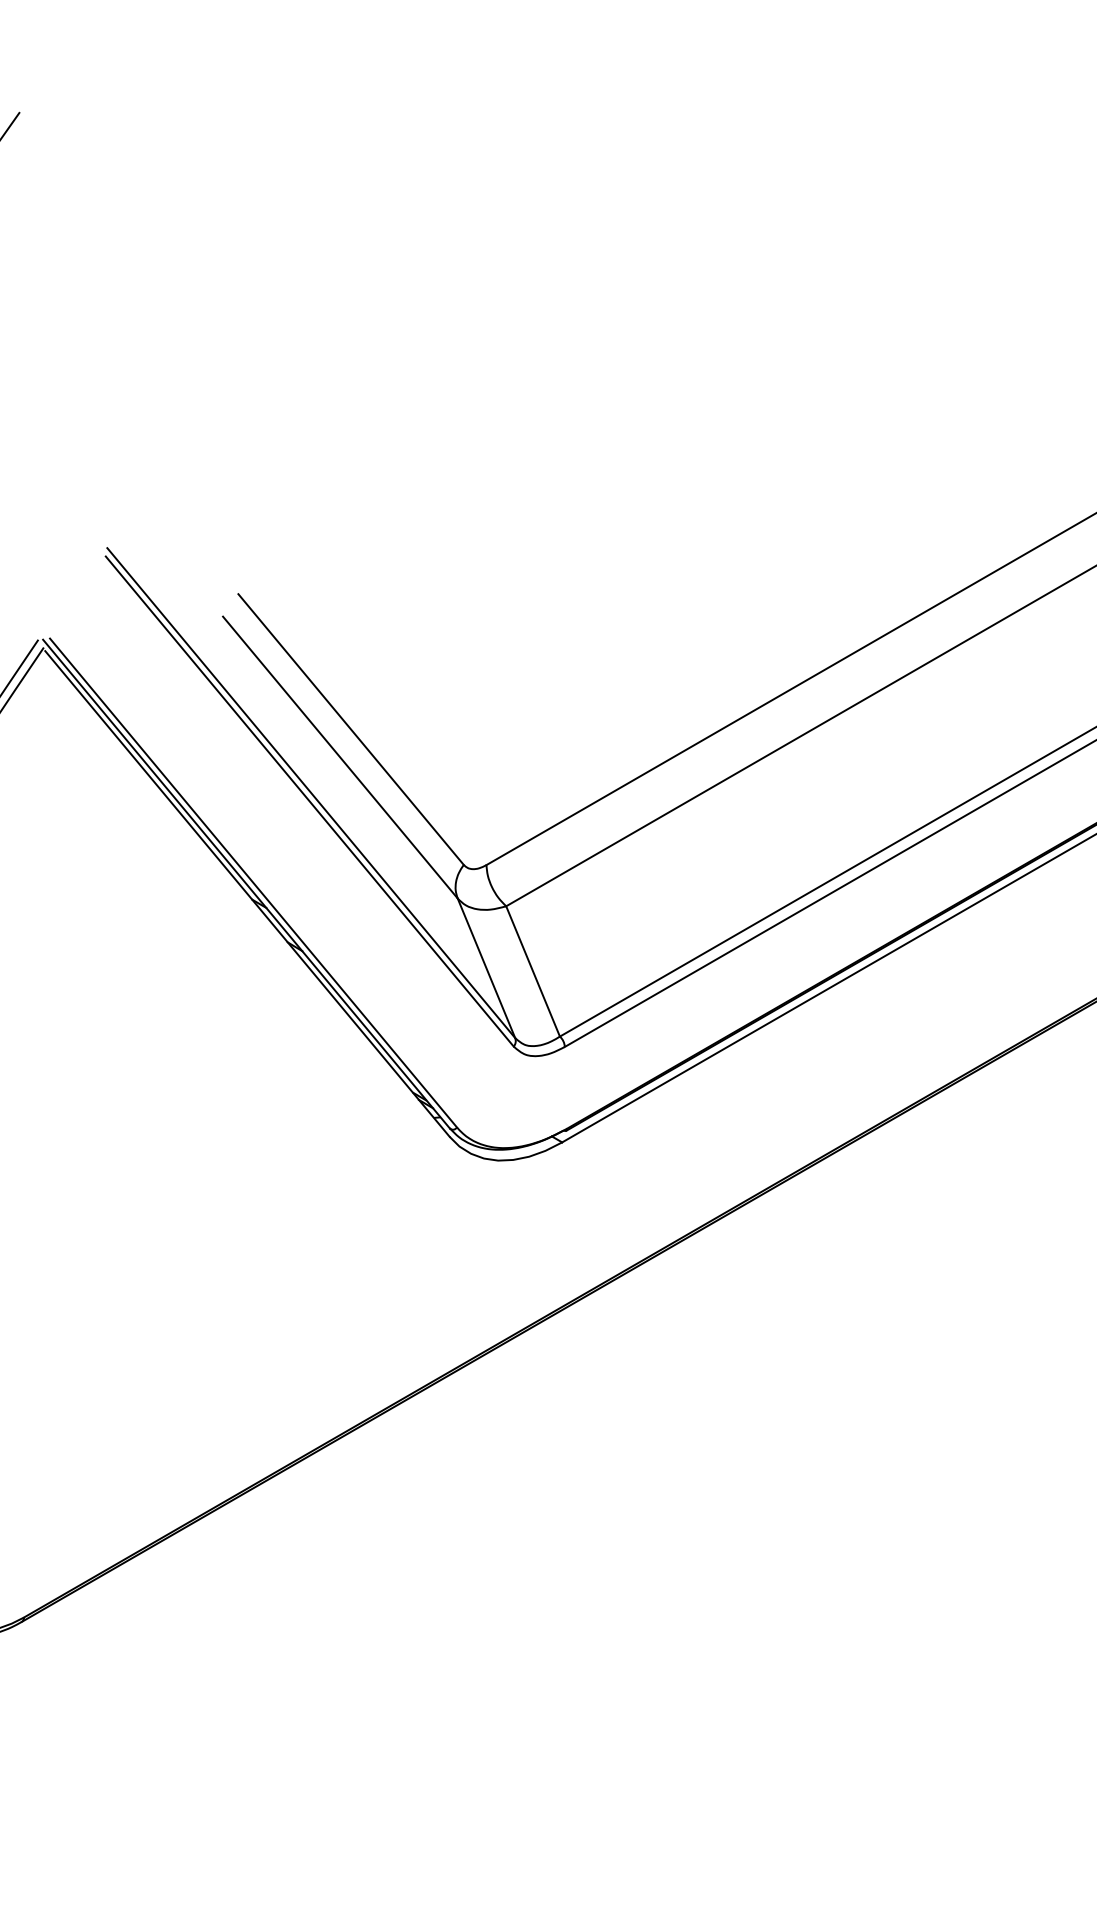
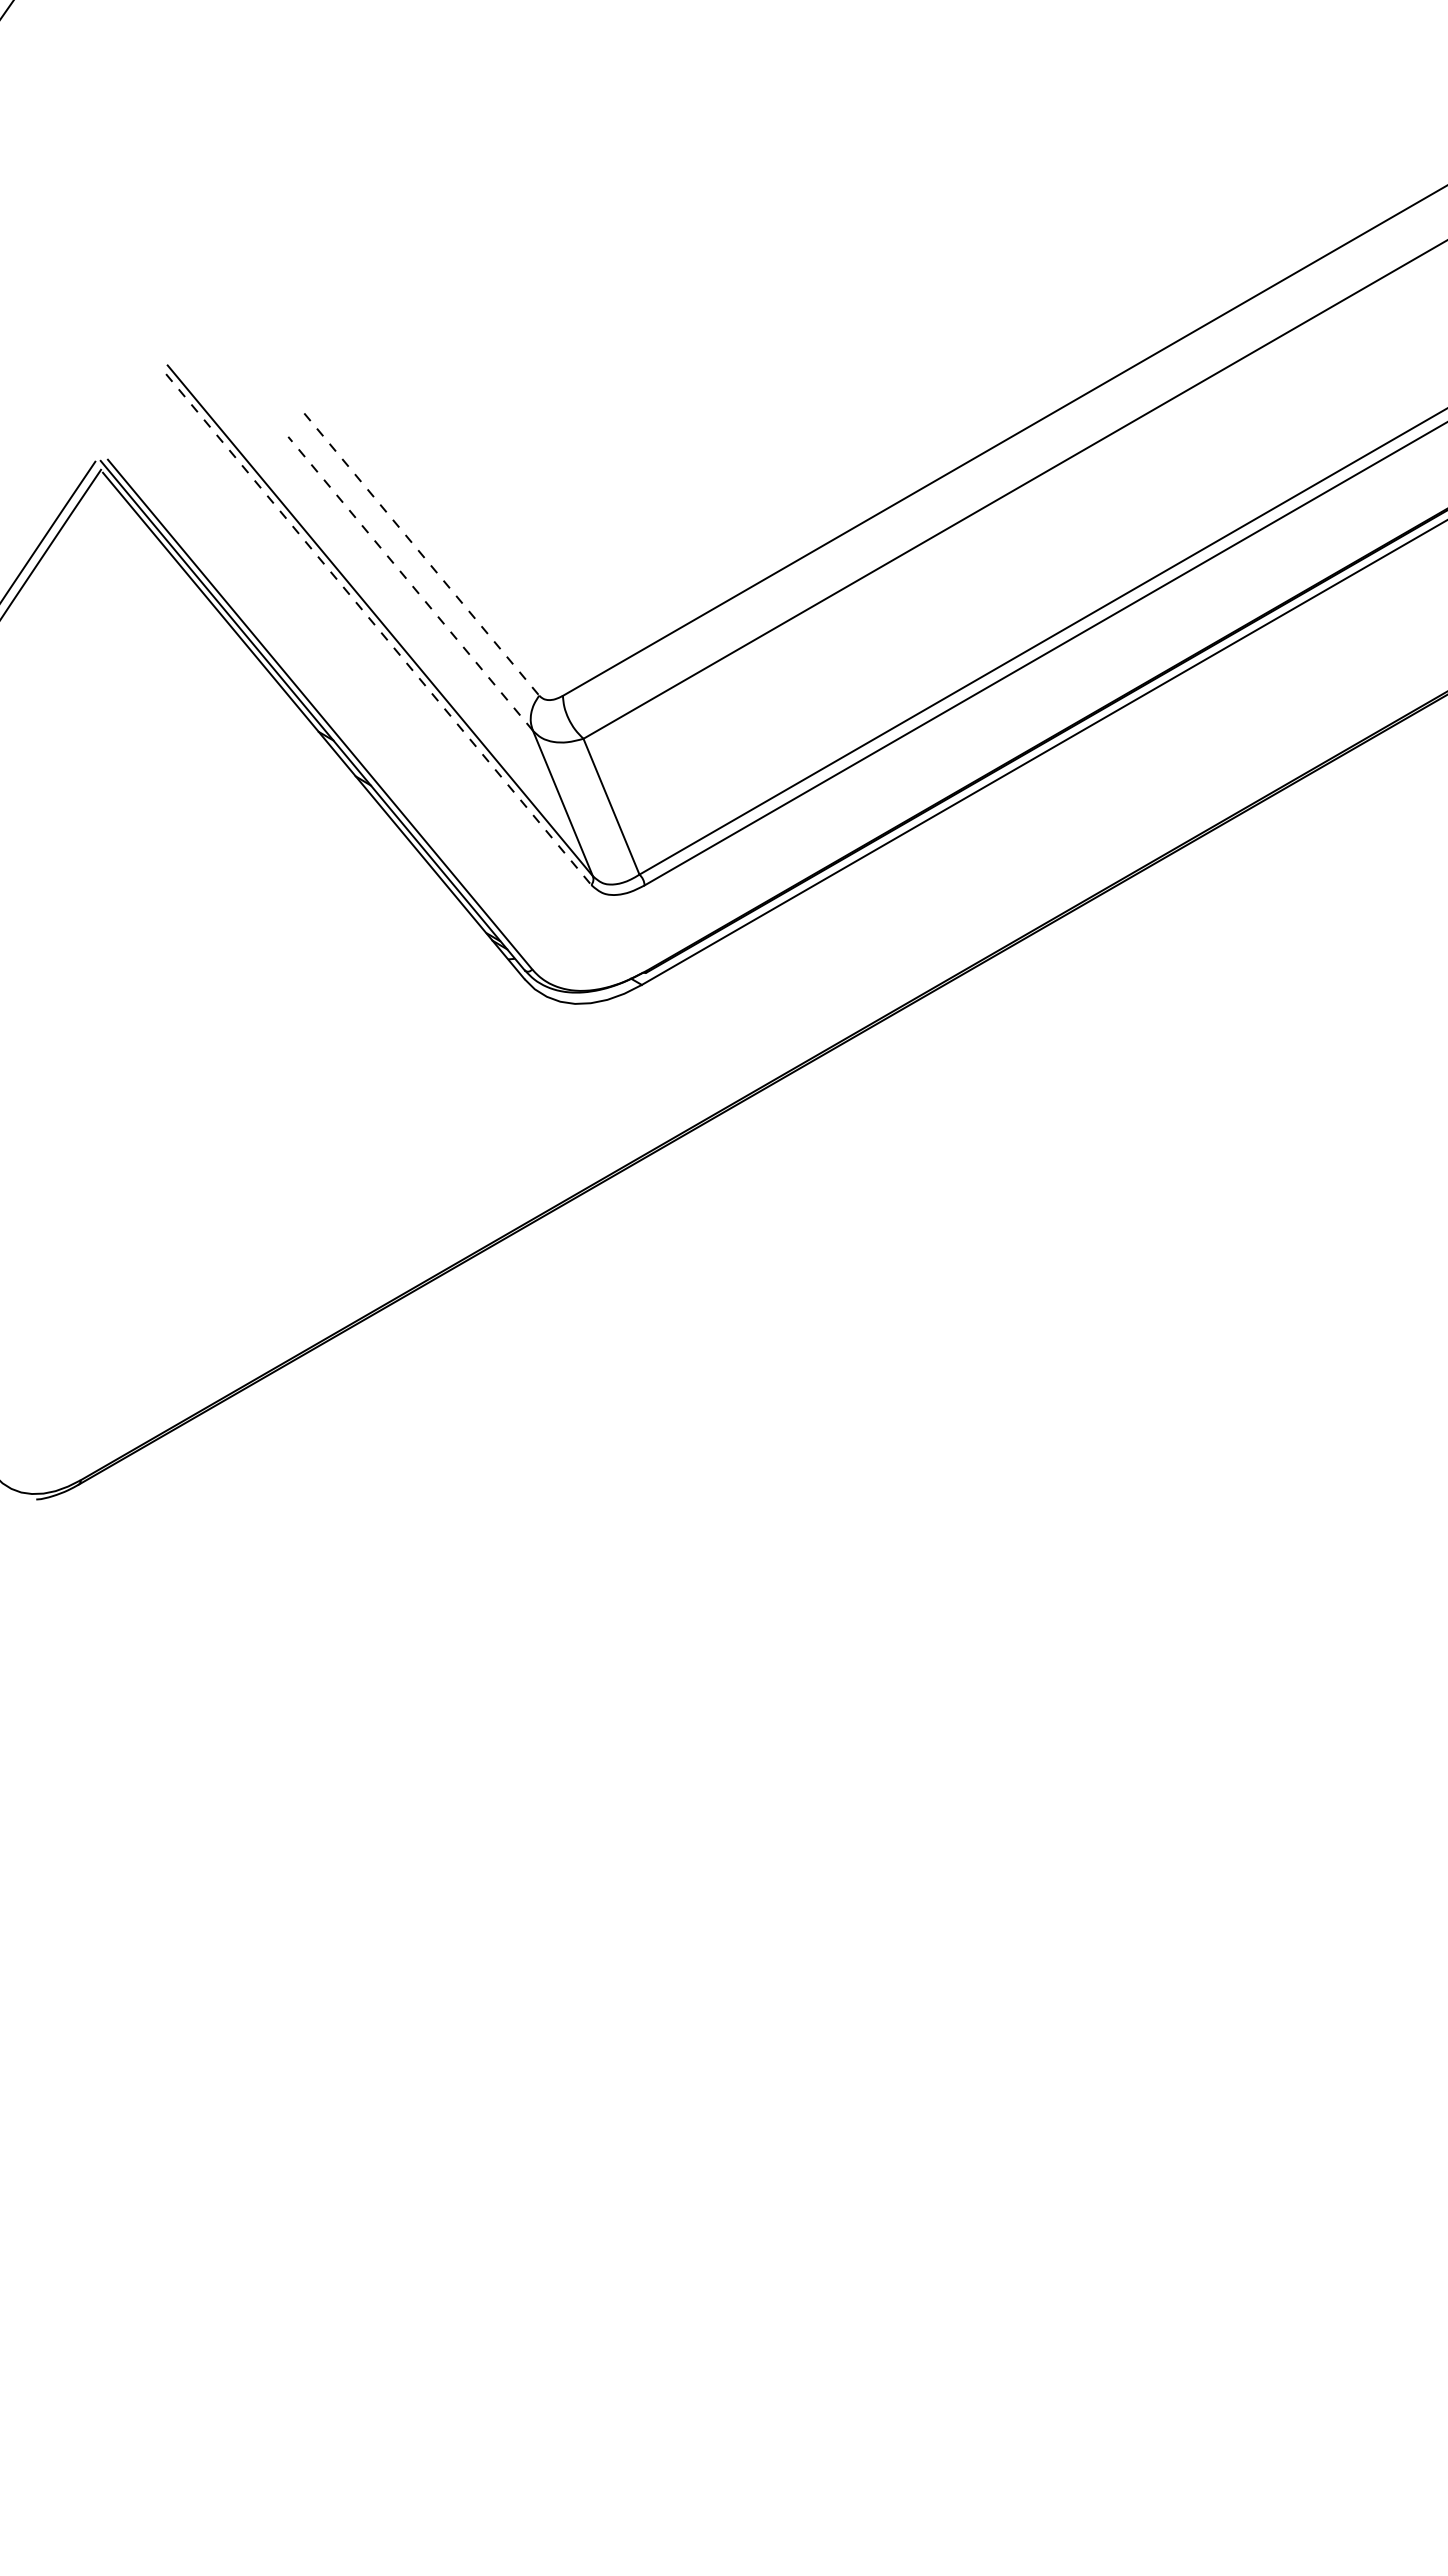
line: (350, 729) -> (421, 554), solid -> dashed
line: (340, 757) -> (410, 583), solid -> dashed
line: (310, 801) -> (379, 629), solid -> dashed

